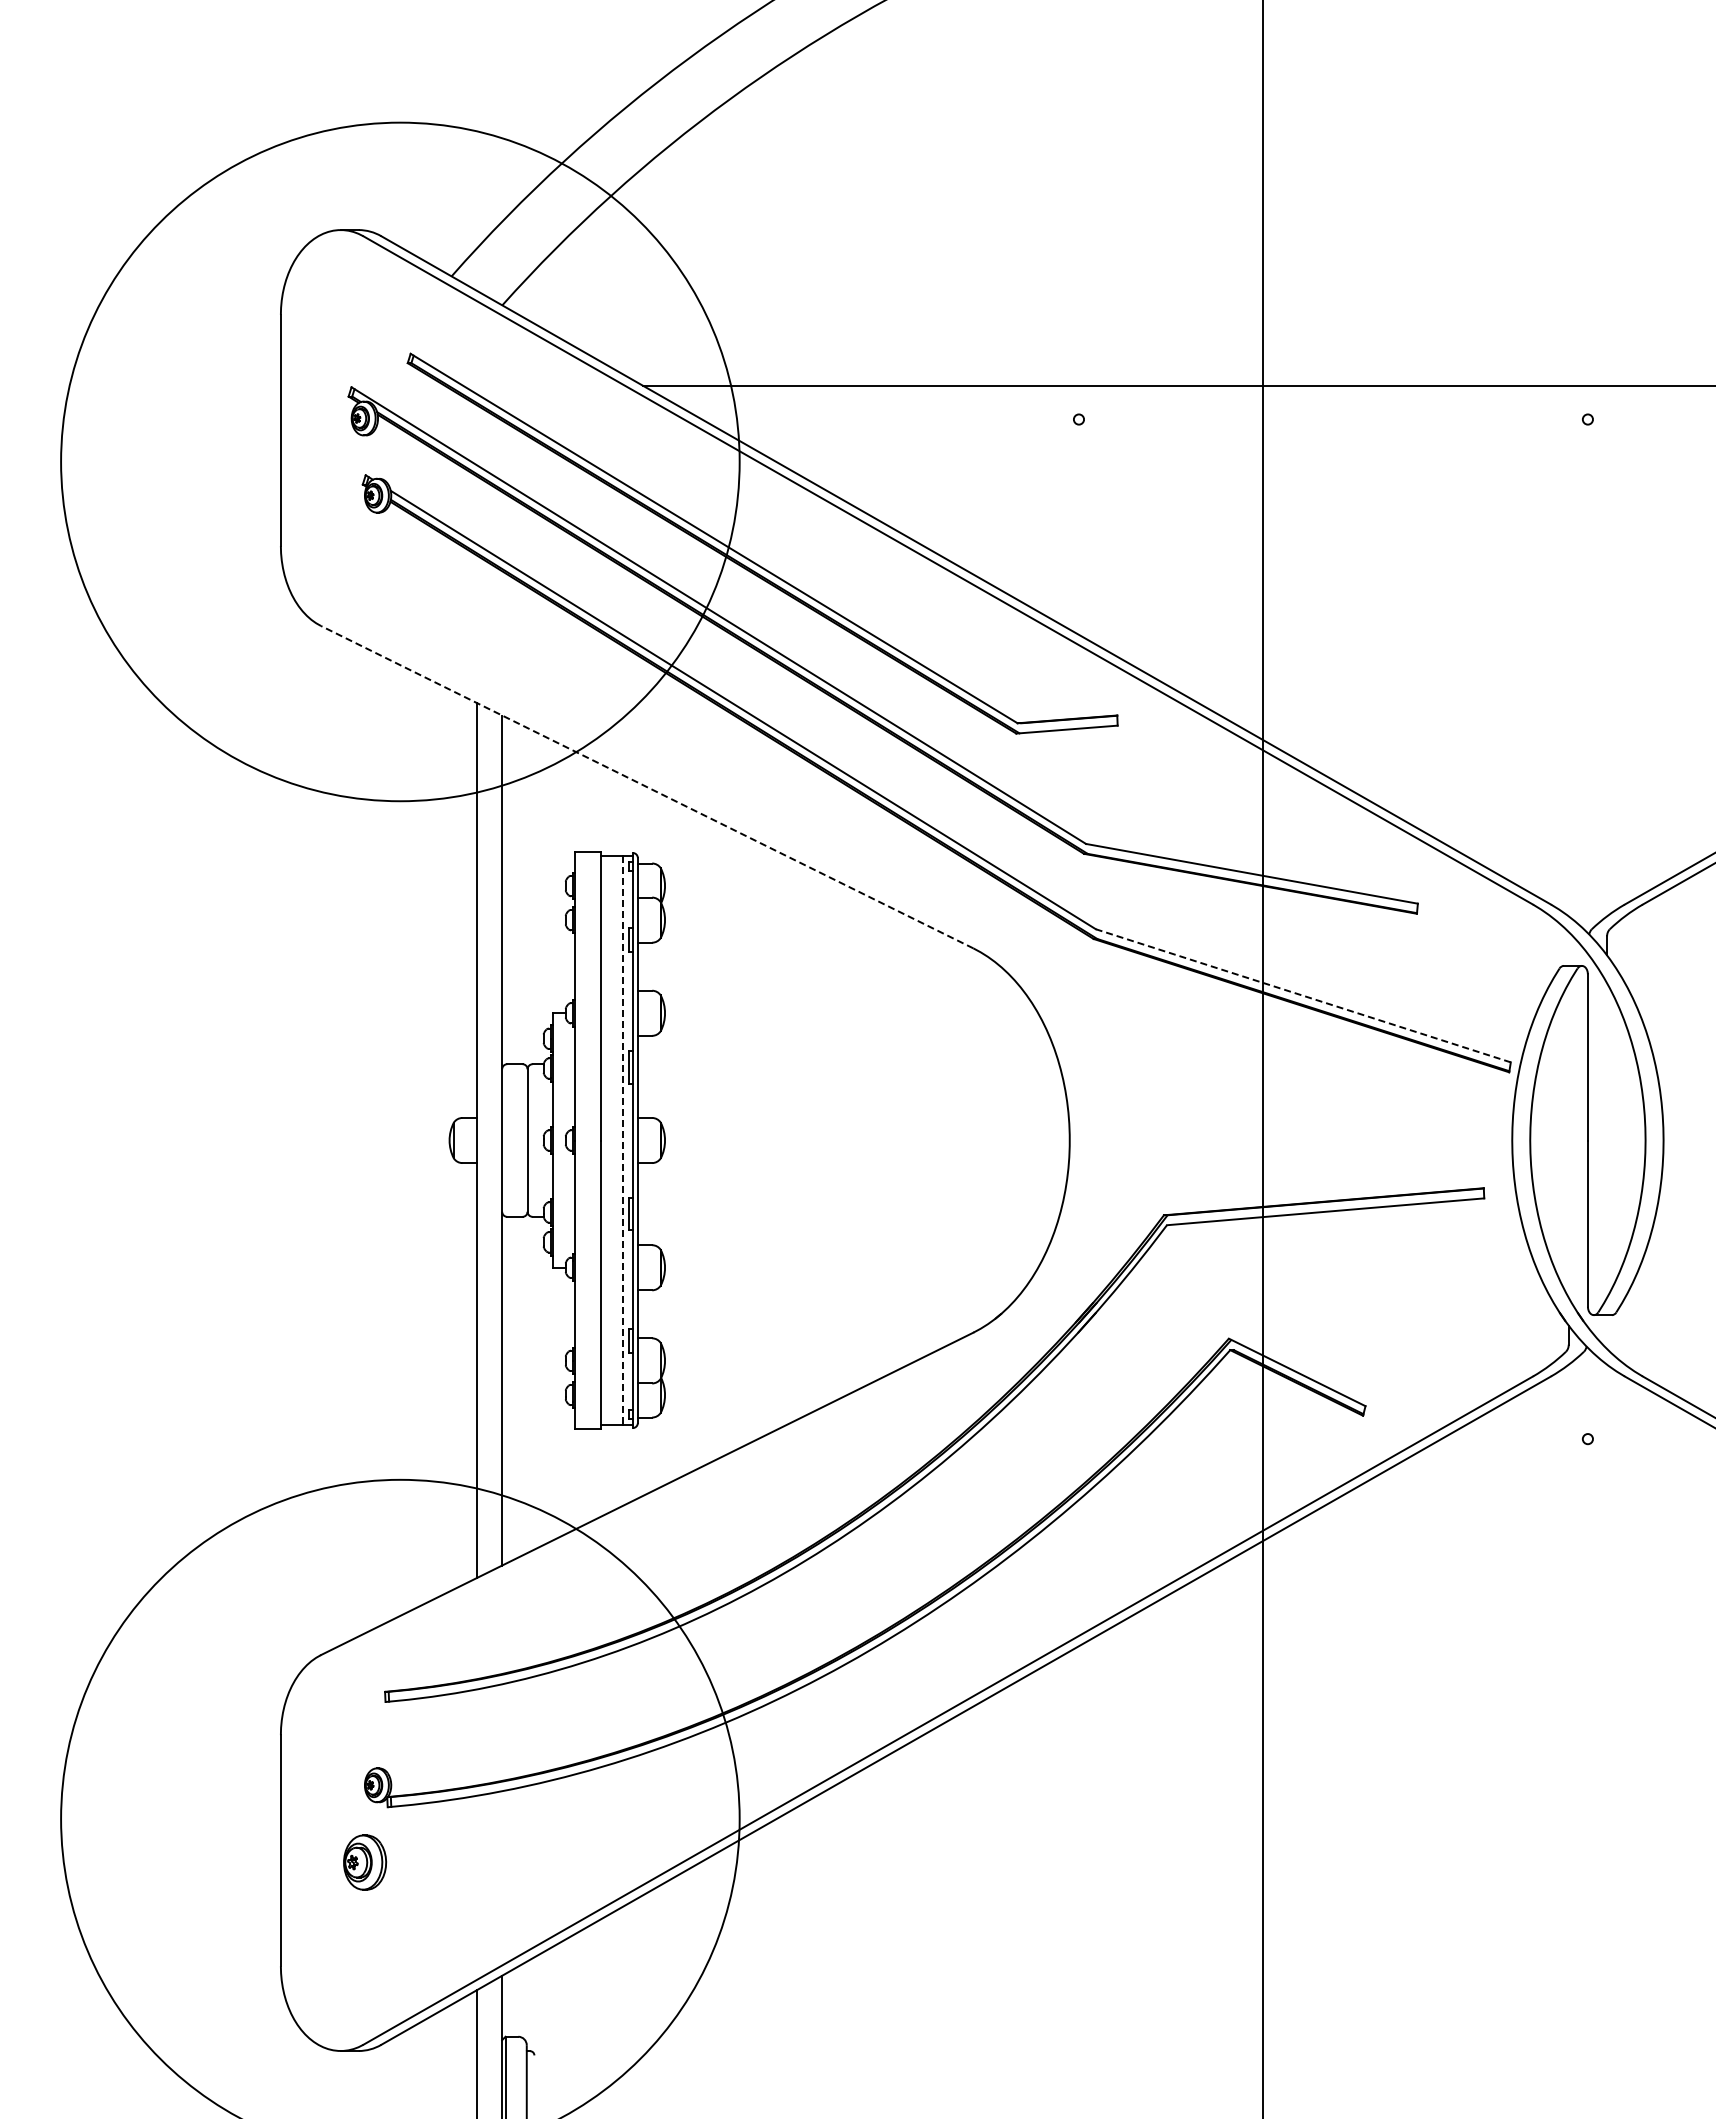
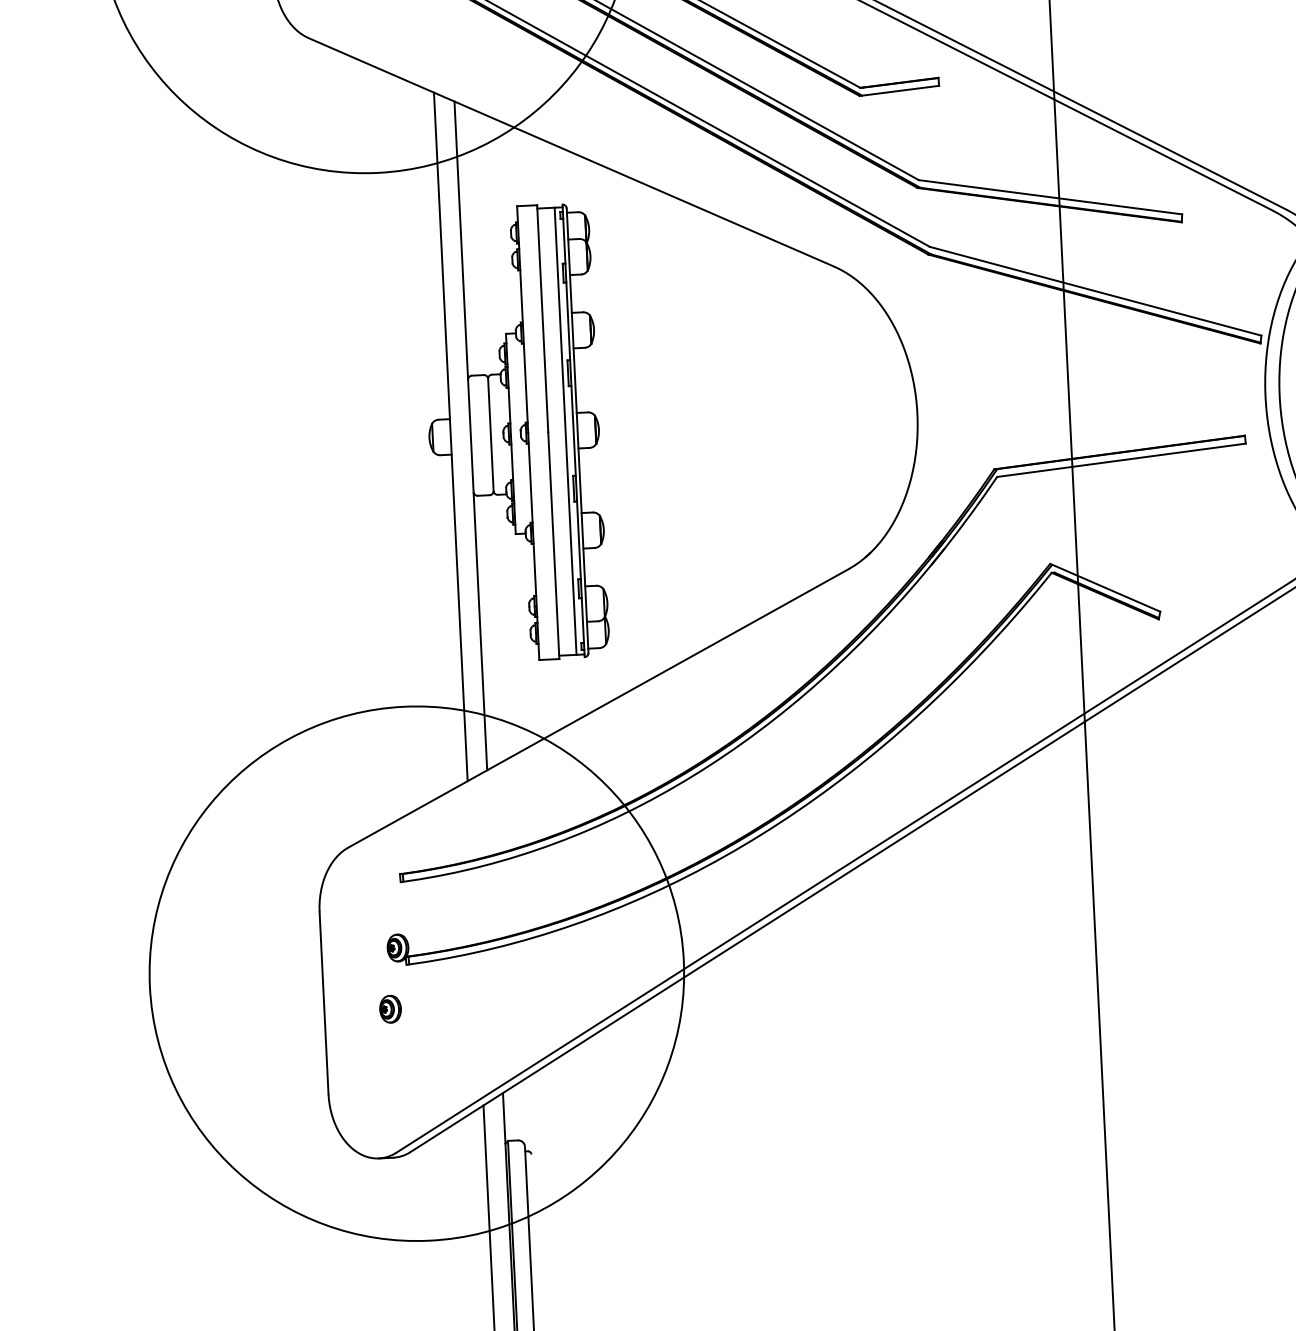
line: (647, 787) -> (571, 152), dashed -> solid
line: (1303, 995) -> (1095, 290), dashed -> solid
line: (622, 1141) -> (565, 432), dashed -> solid
part: (364, 1862) -> (390, 1009), size x0.62

